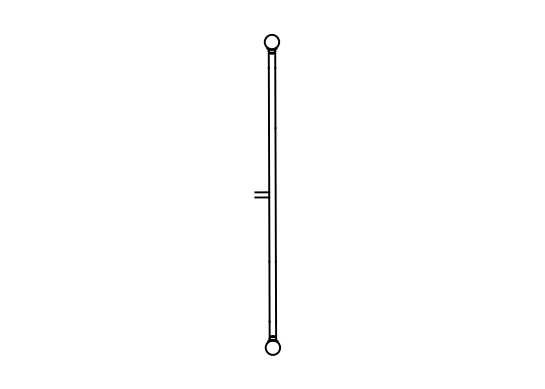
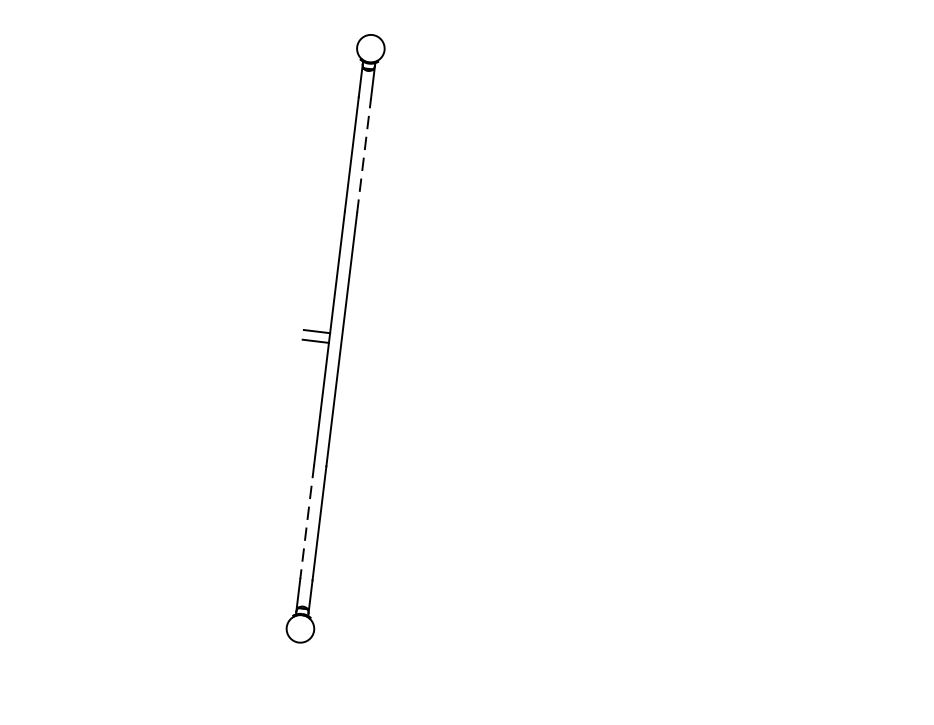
line: (275, 97) -> (364, 154), solid -> dashed
line: (269, 292) -> (307, 523), solid -> dashed

